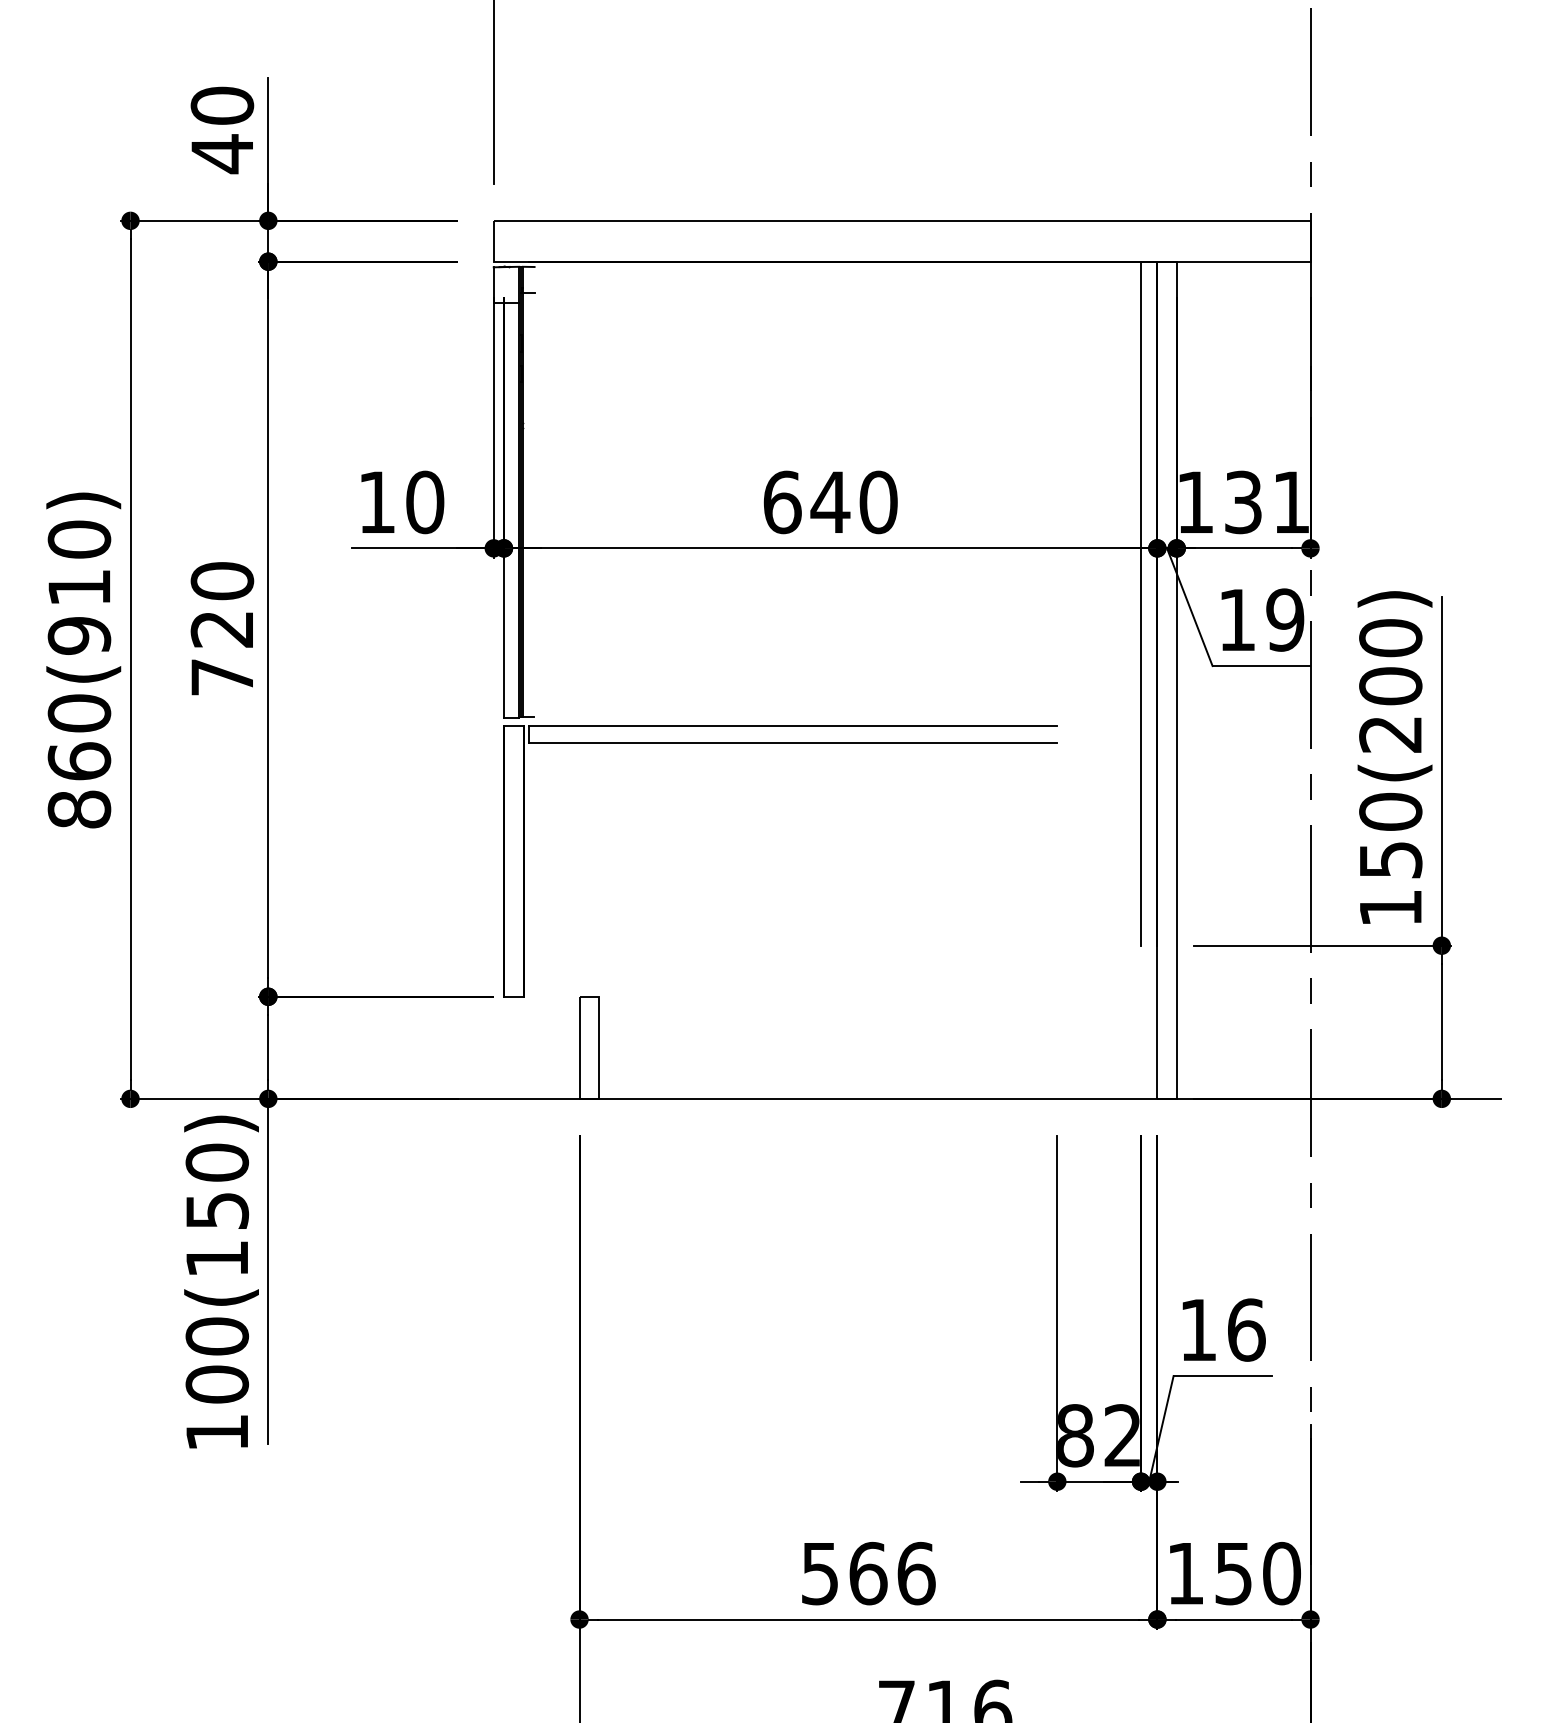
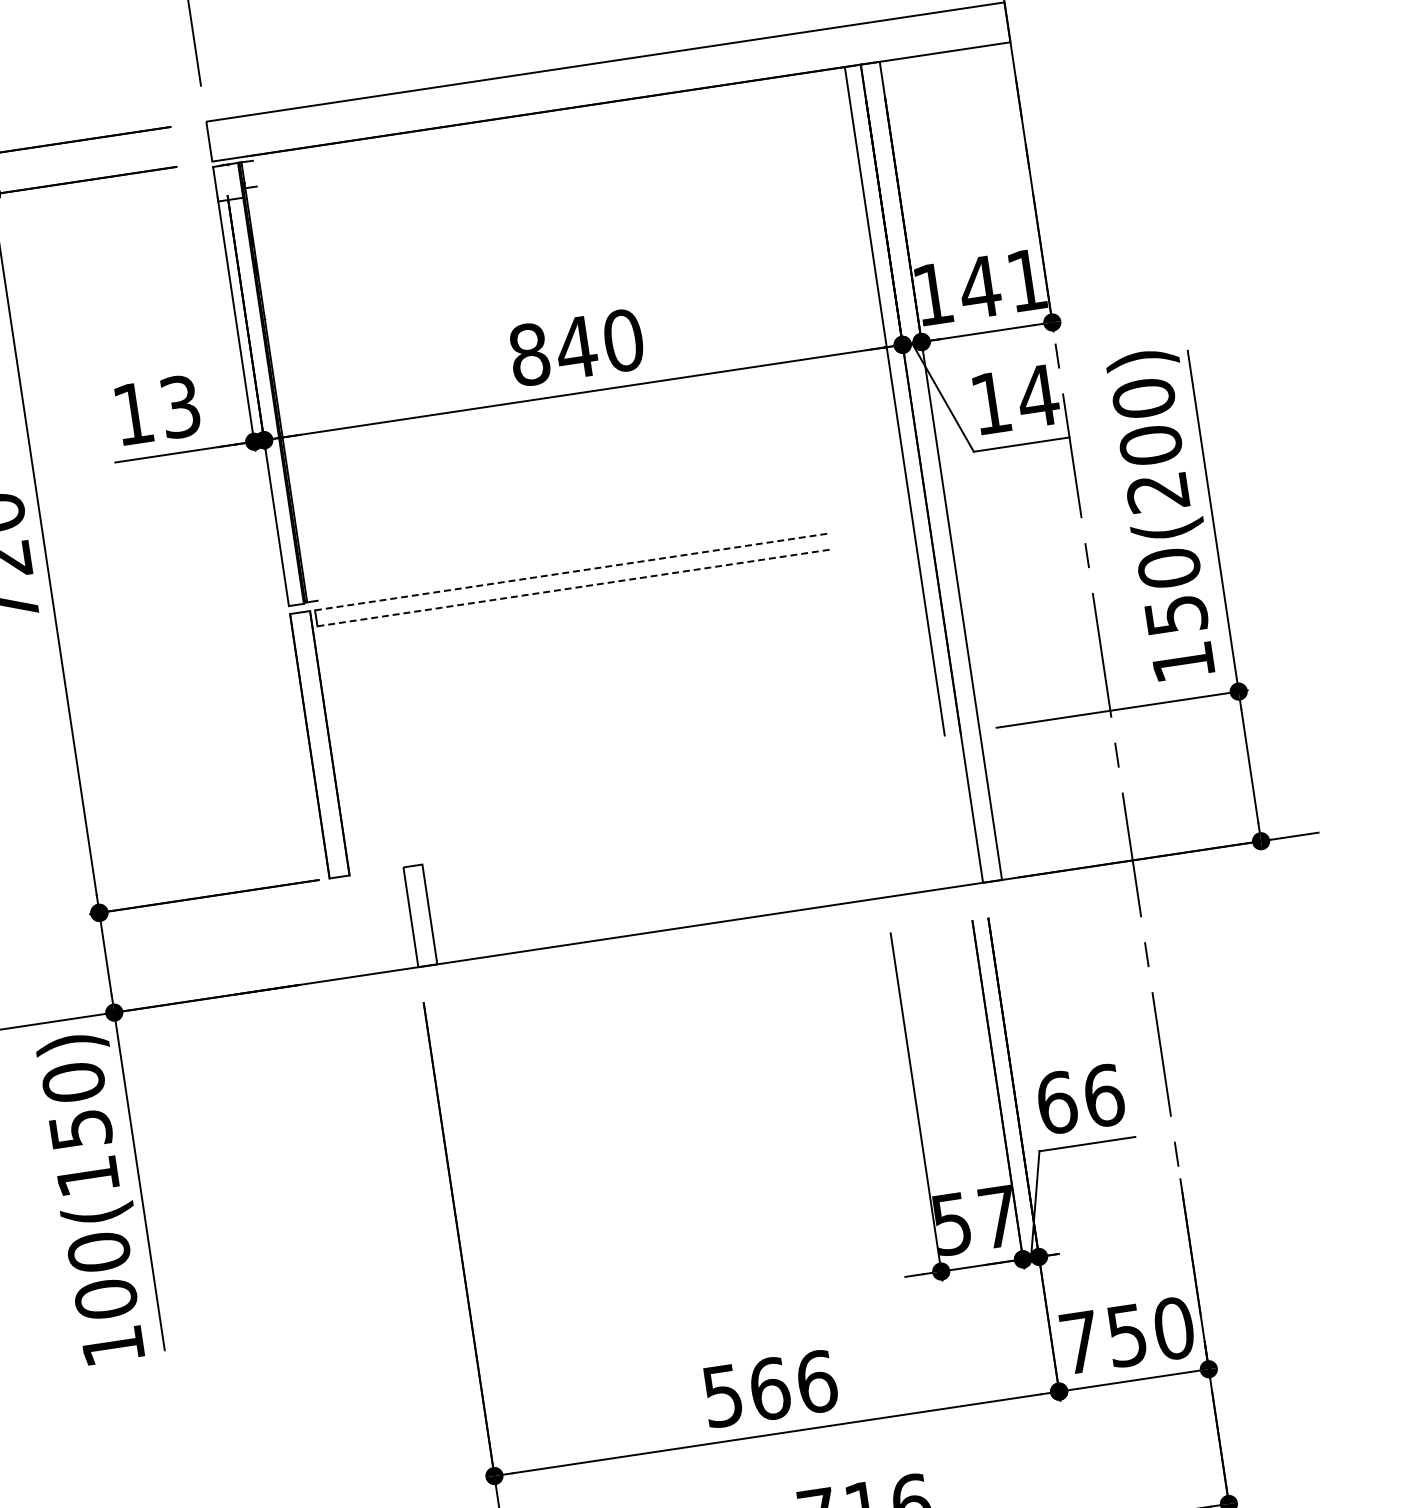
text: (425, 502) -> (180, 406), 10 -> 13
text: (782, 502) -> (529, 354), 640 -> 840
text: (1243, 502) -> (980, 287), 131 -> 141
text: (1285, 619) -> (1038, 395), 19 -> 14
line: (793, 726) -> (573, 572), solid -> dashed
line: (793, 742) -> (575, 587), solid -> dashed
text: (1198, 1329) -> (1056, 1102), 16 -> 66
text: (1098, 1435) -> (974, 1220), 82 -> 57
text: (1185, 1573) -> (1079, 1342), 150 -> 750

